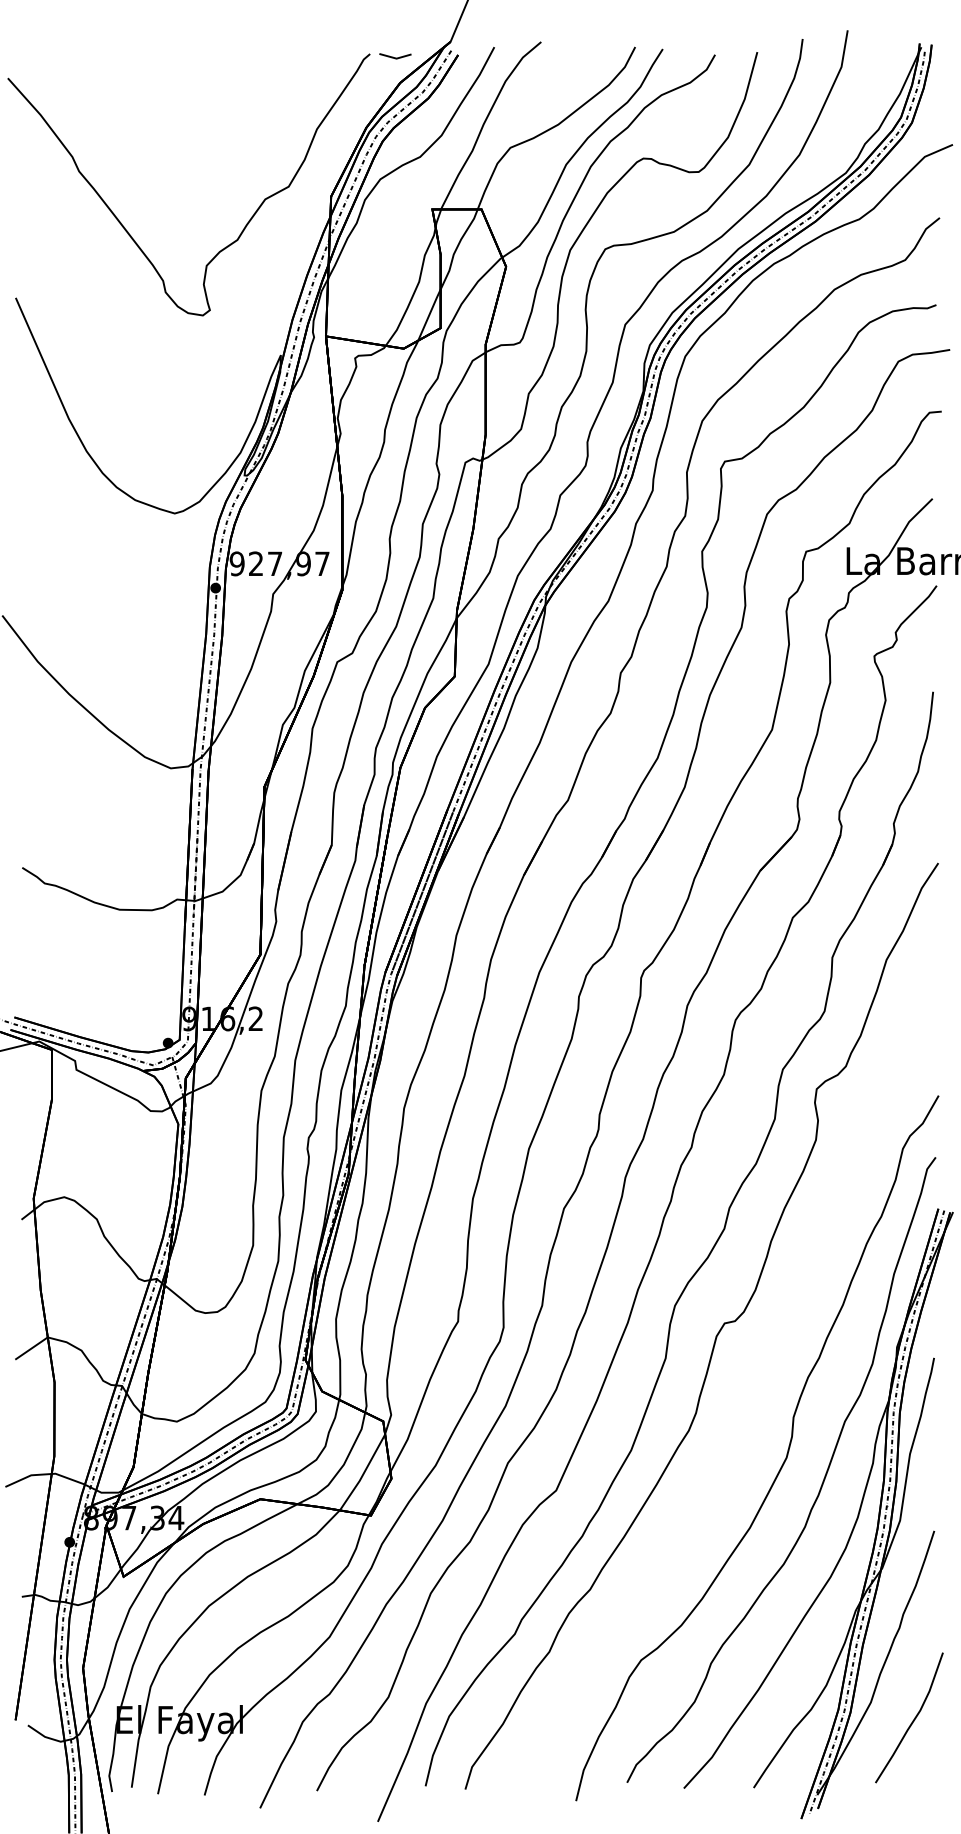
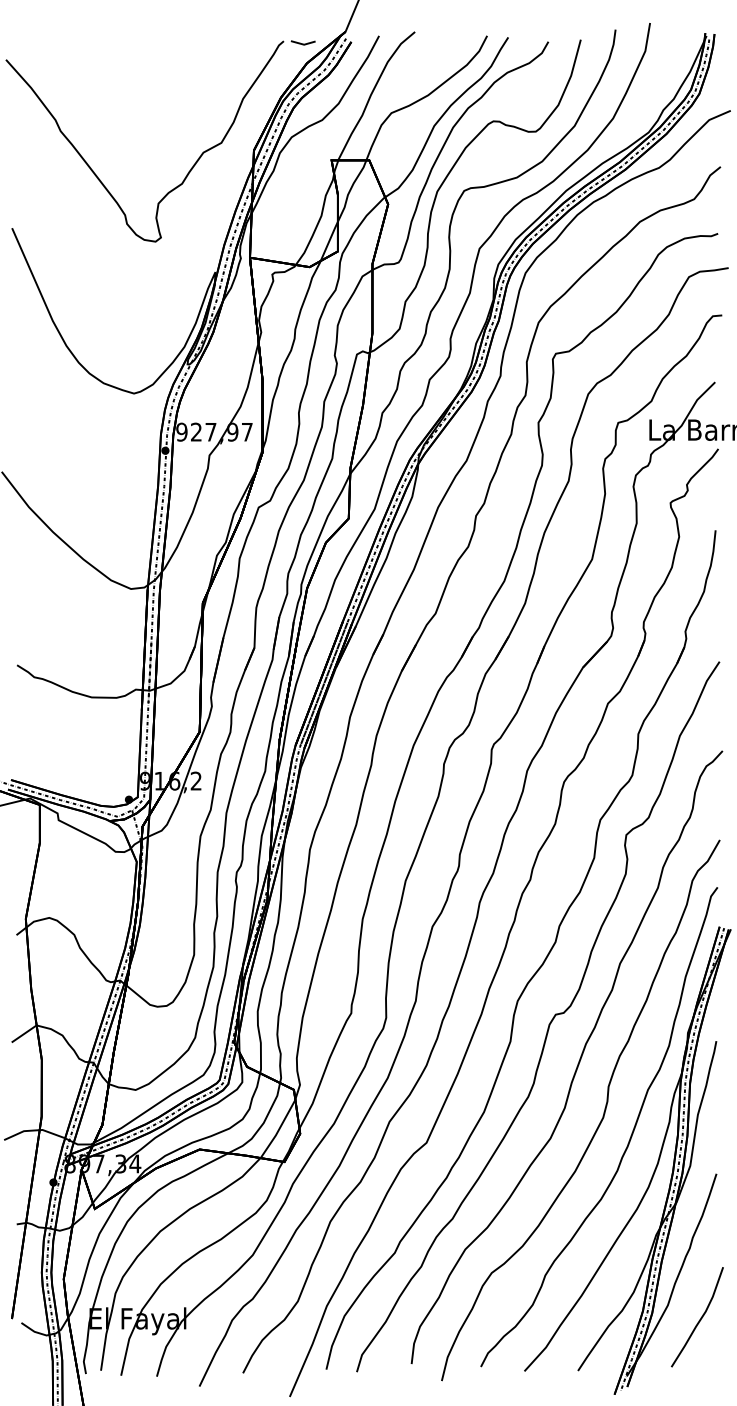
curve: (754, 1384) -> (578, 1061), added

